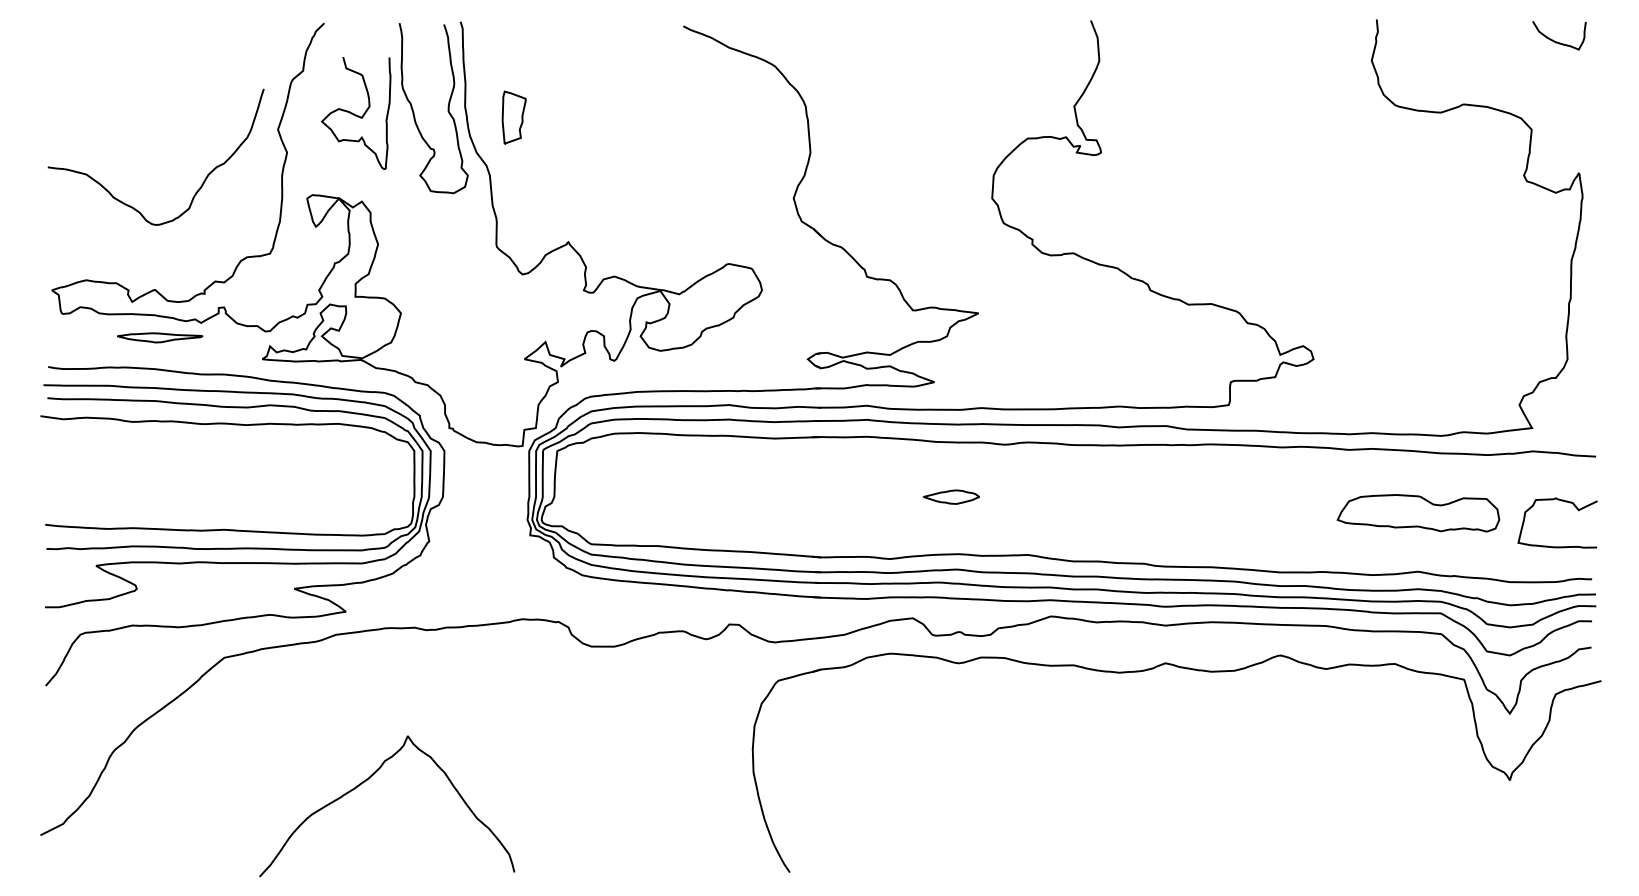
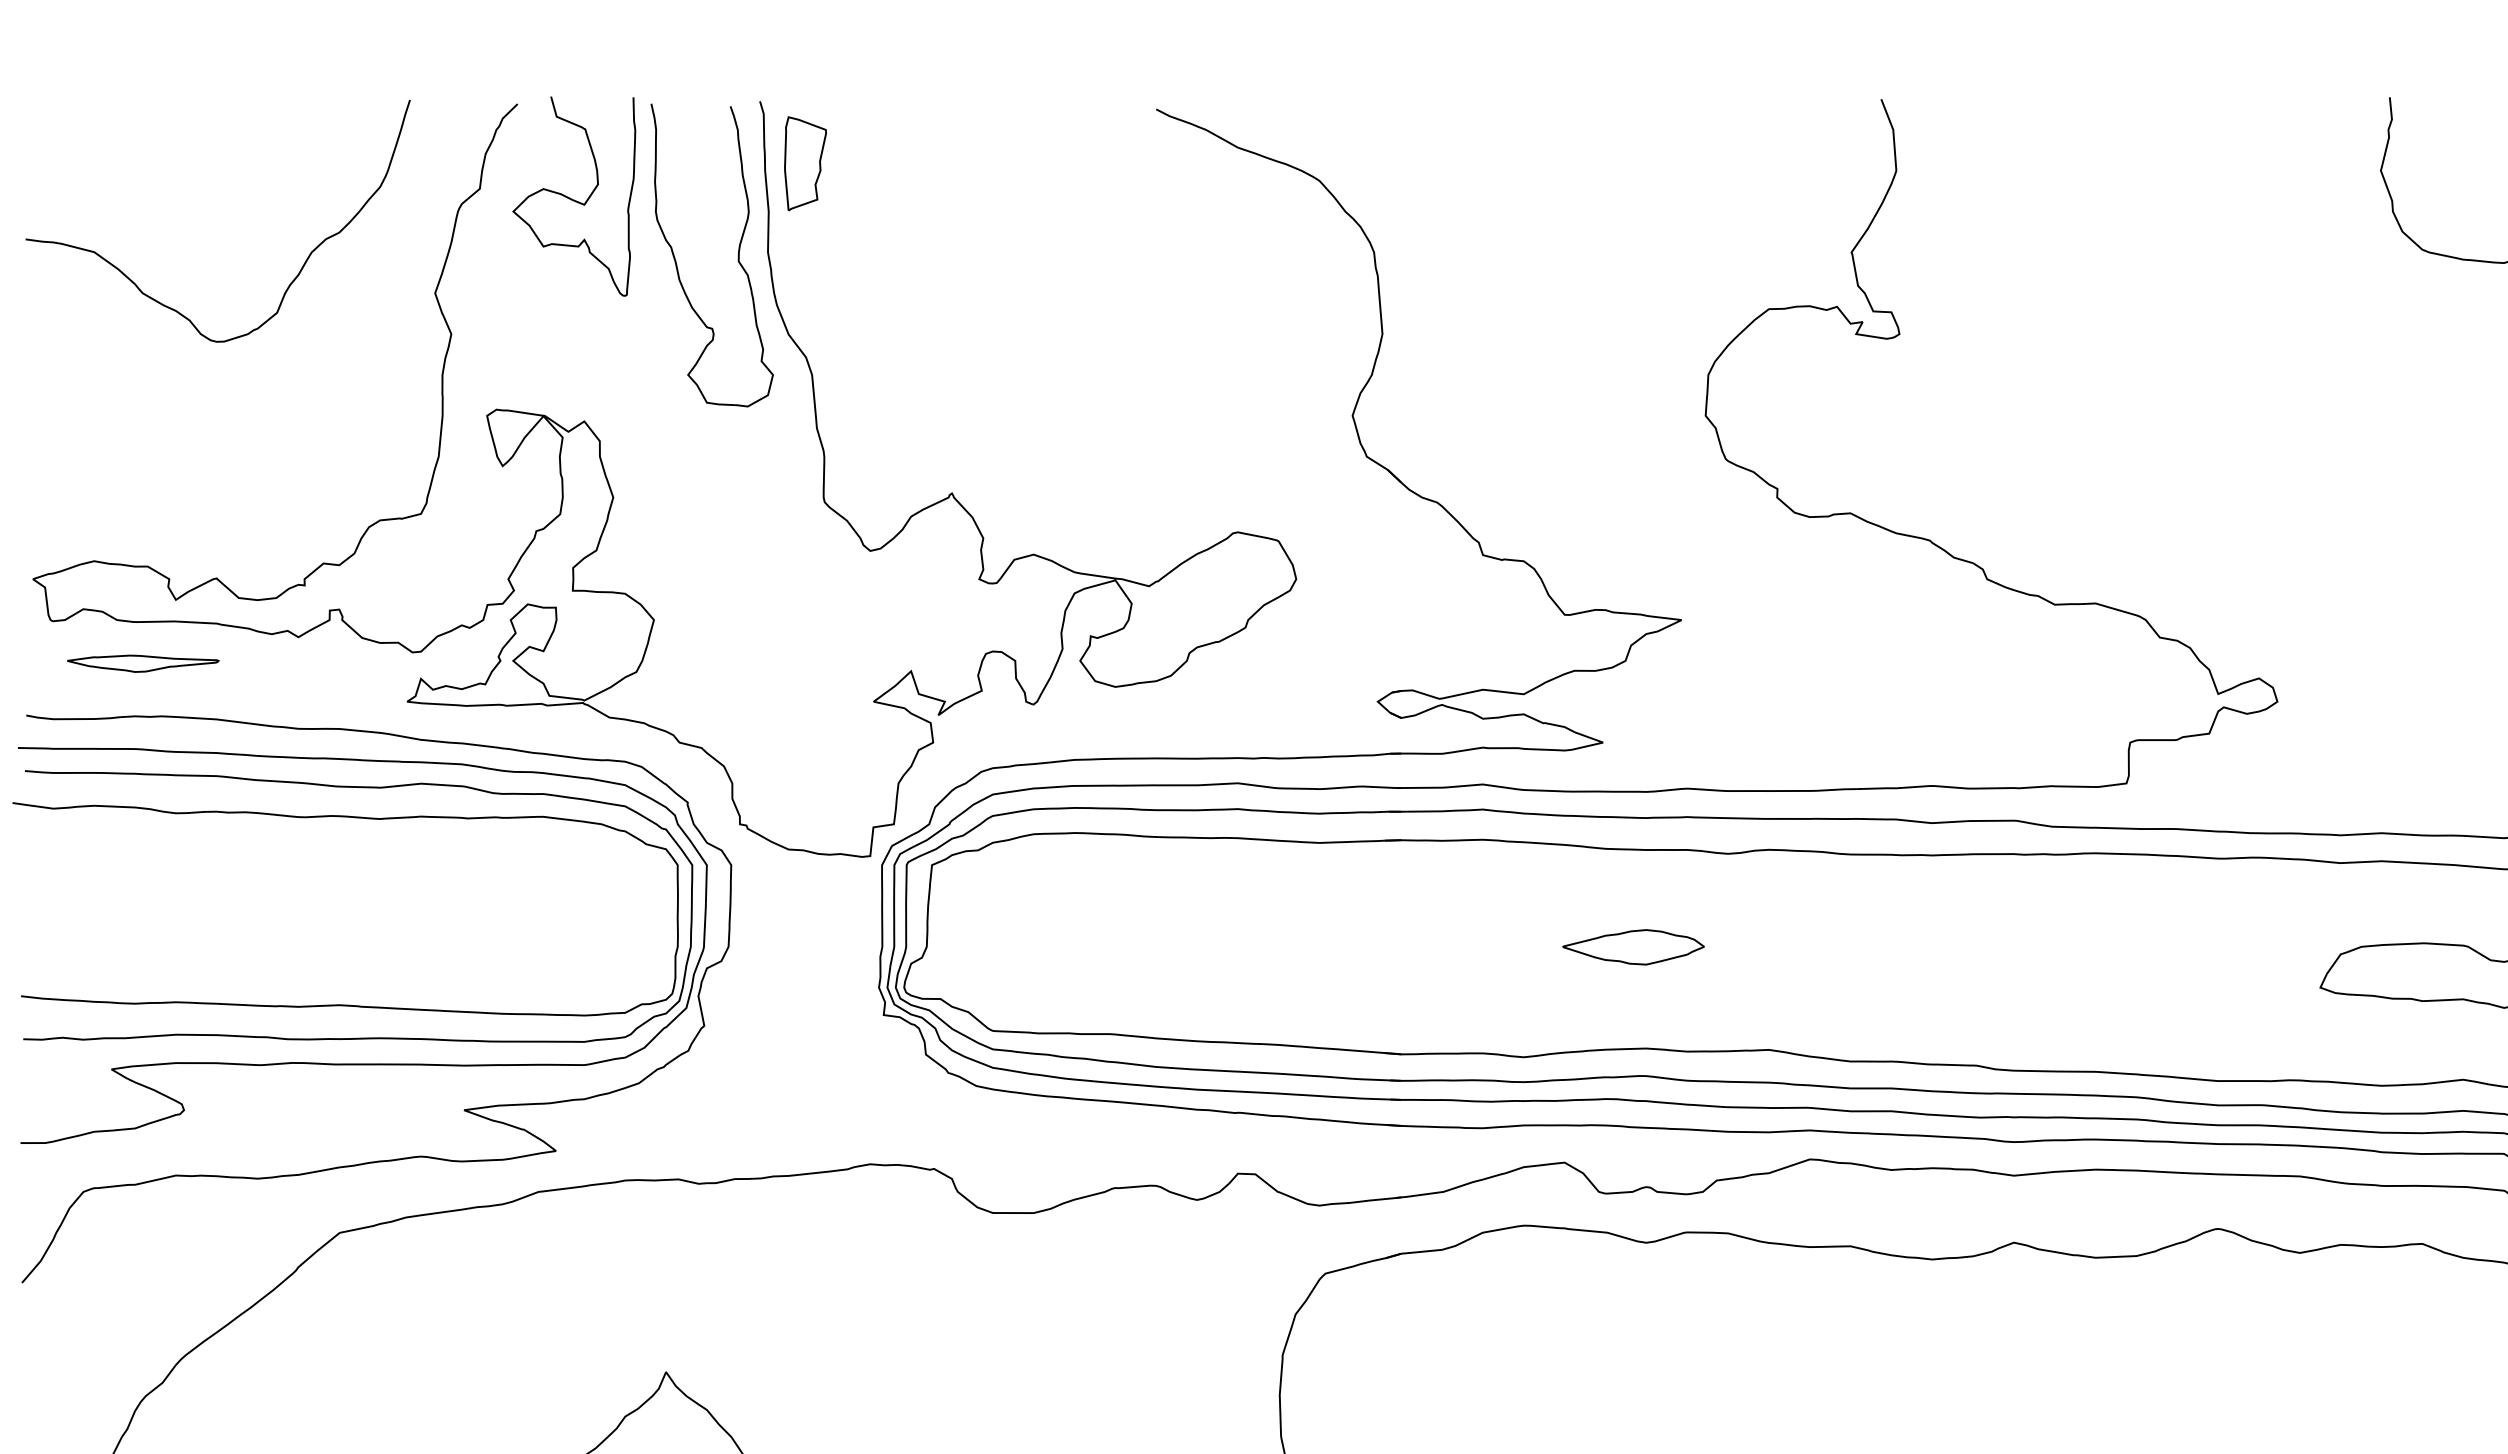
curve: (354, 113) -> (571, 197), moved
part: (513, 117) -> (804, 163), moved
curve: (198, 188) -> (293, 277), moved
part: (160, 337) -> (144, 663), moved
part: (951, 496) -> (1633, 945), size x1.43

